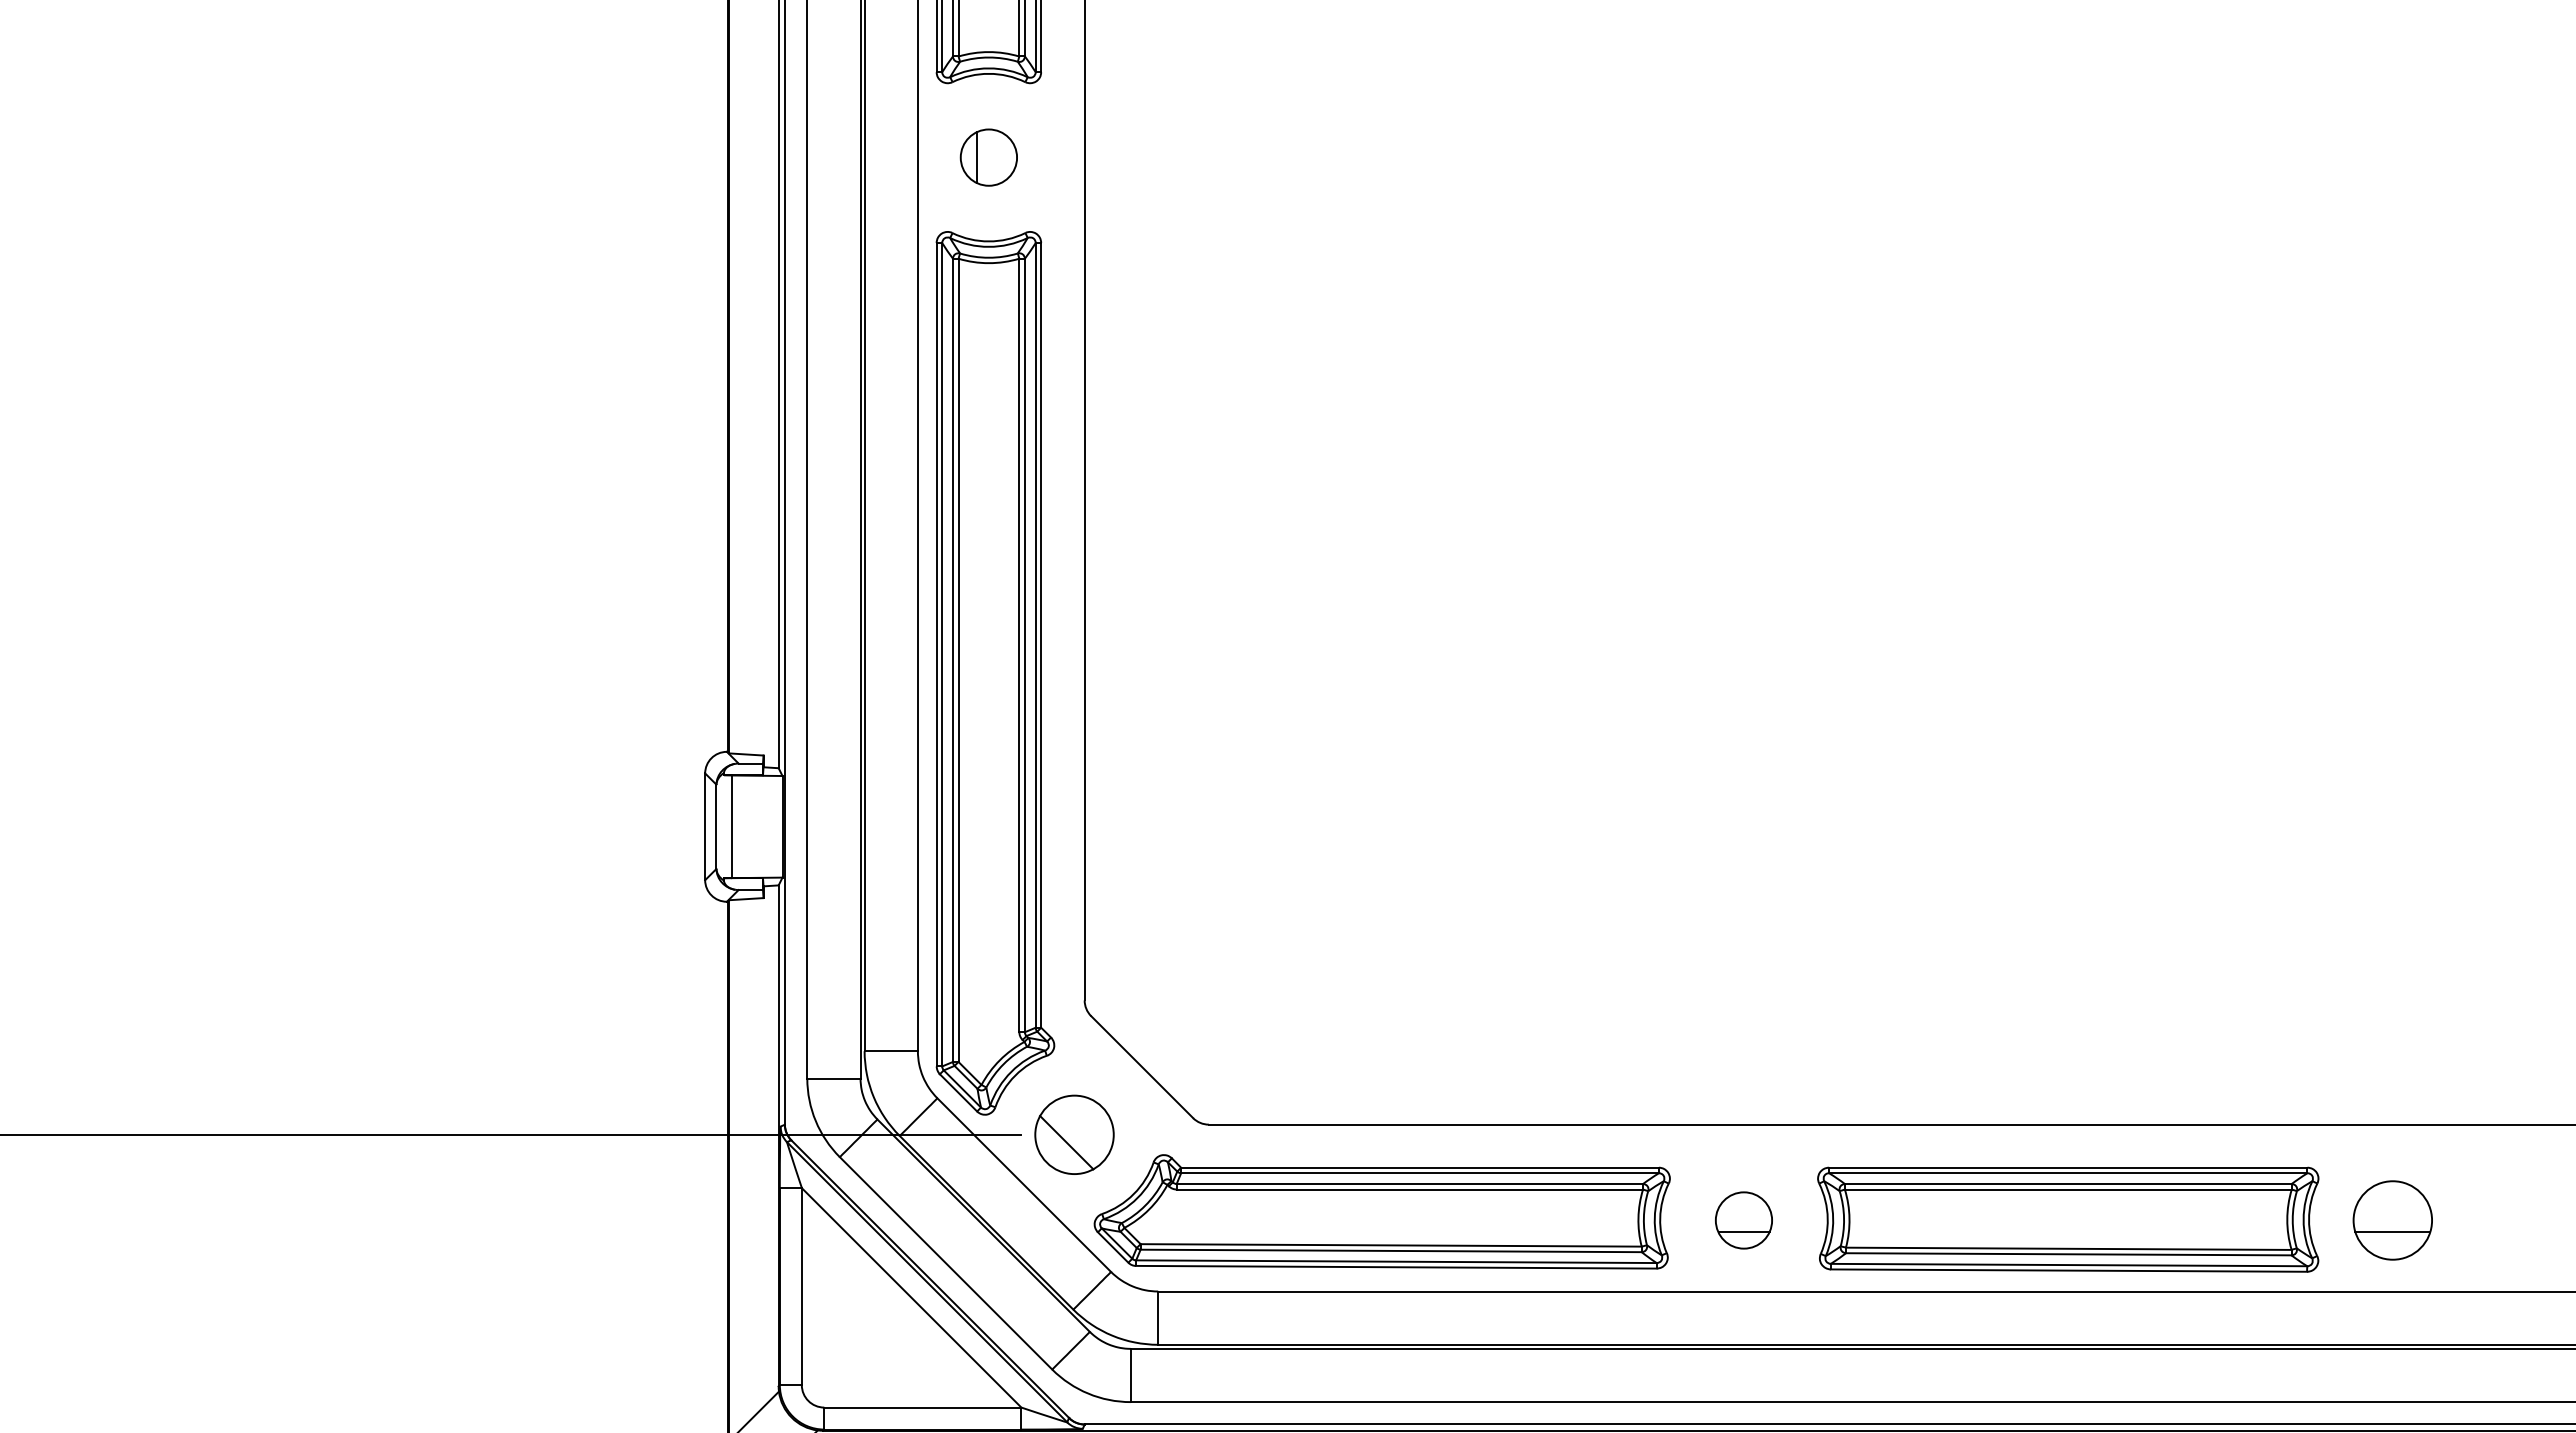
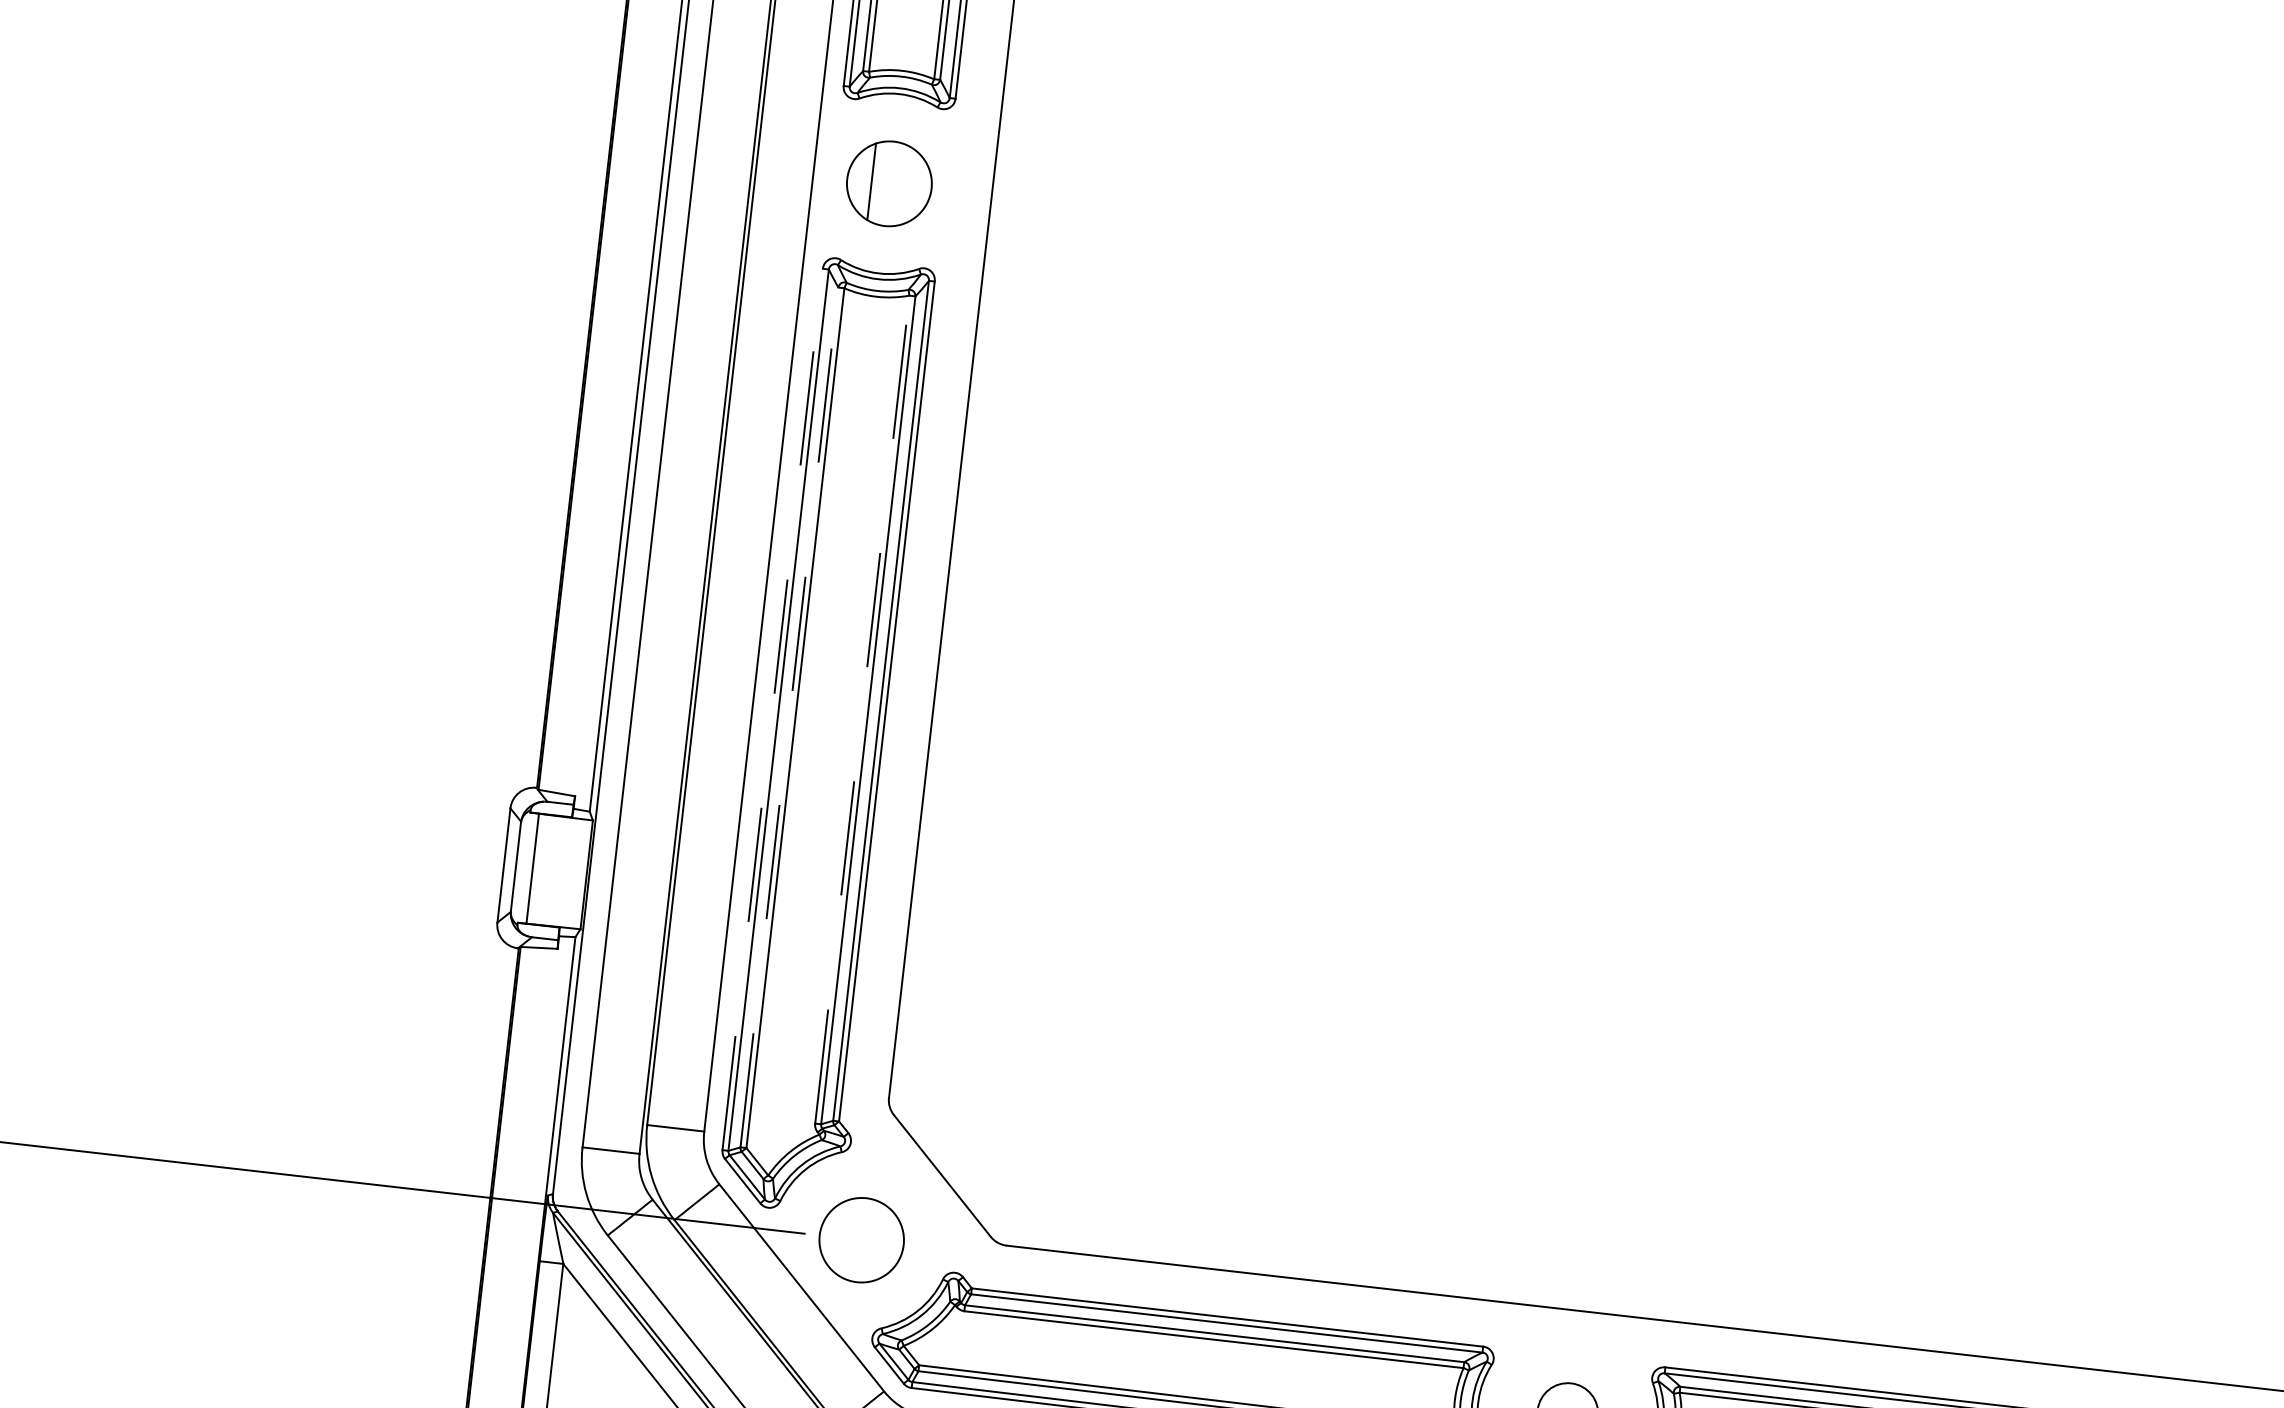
part: (988, 157) -> (888, 183), size x1.4
line: (1019, 645) -> (862, 709), solid -> dashed
line: (936, 654) -> (772, 709), solid -> dashed
line: (952, 660) -> (788, 717), solid -> dashed
line: (1066, 1142) -> (852, 1247), removed

